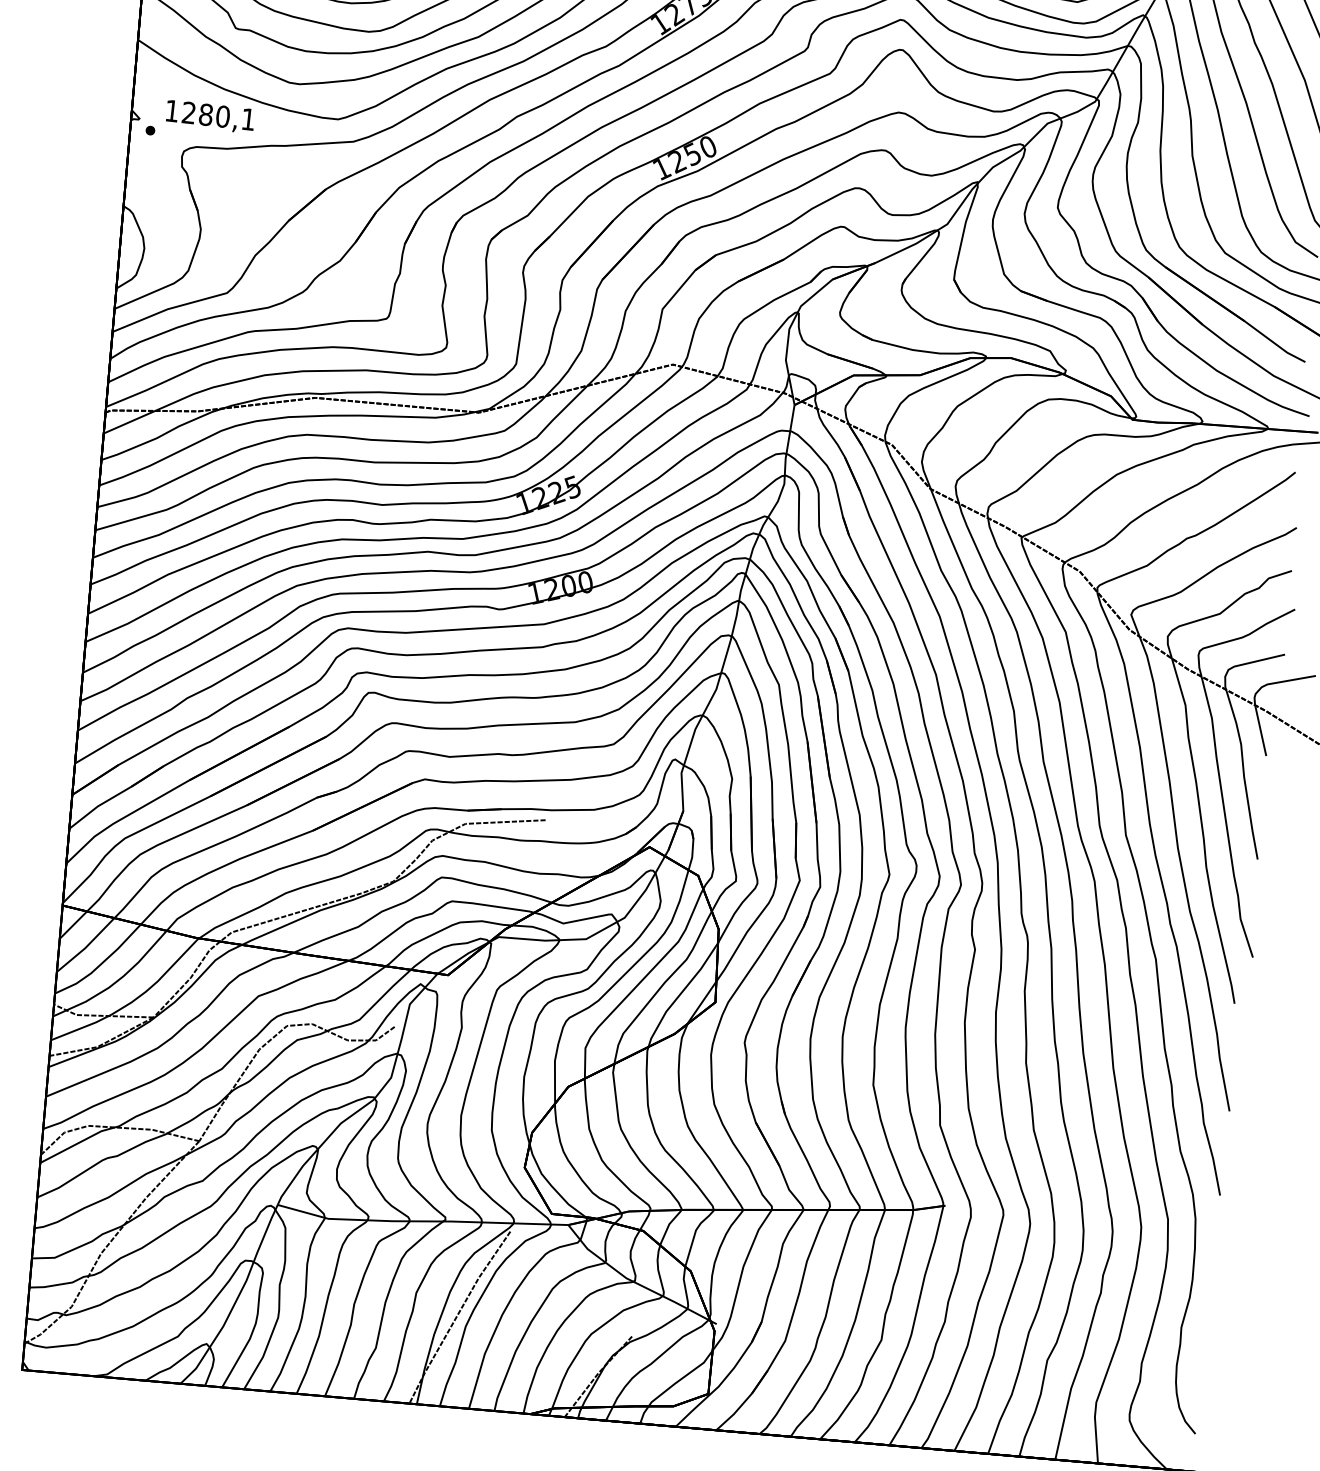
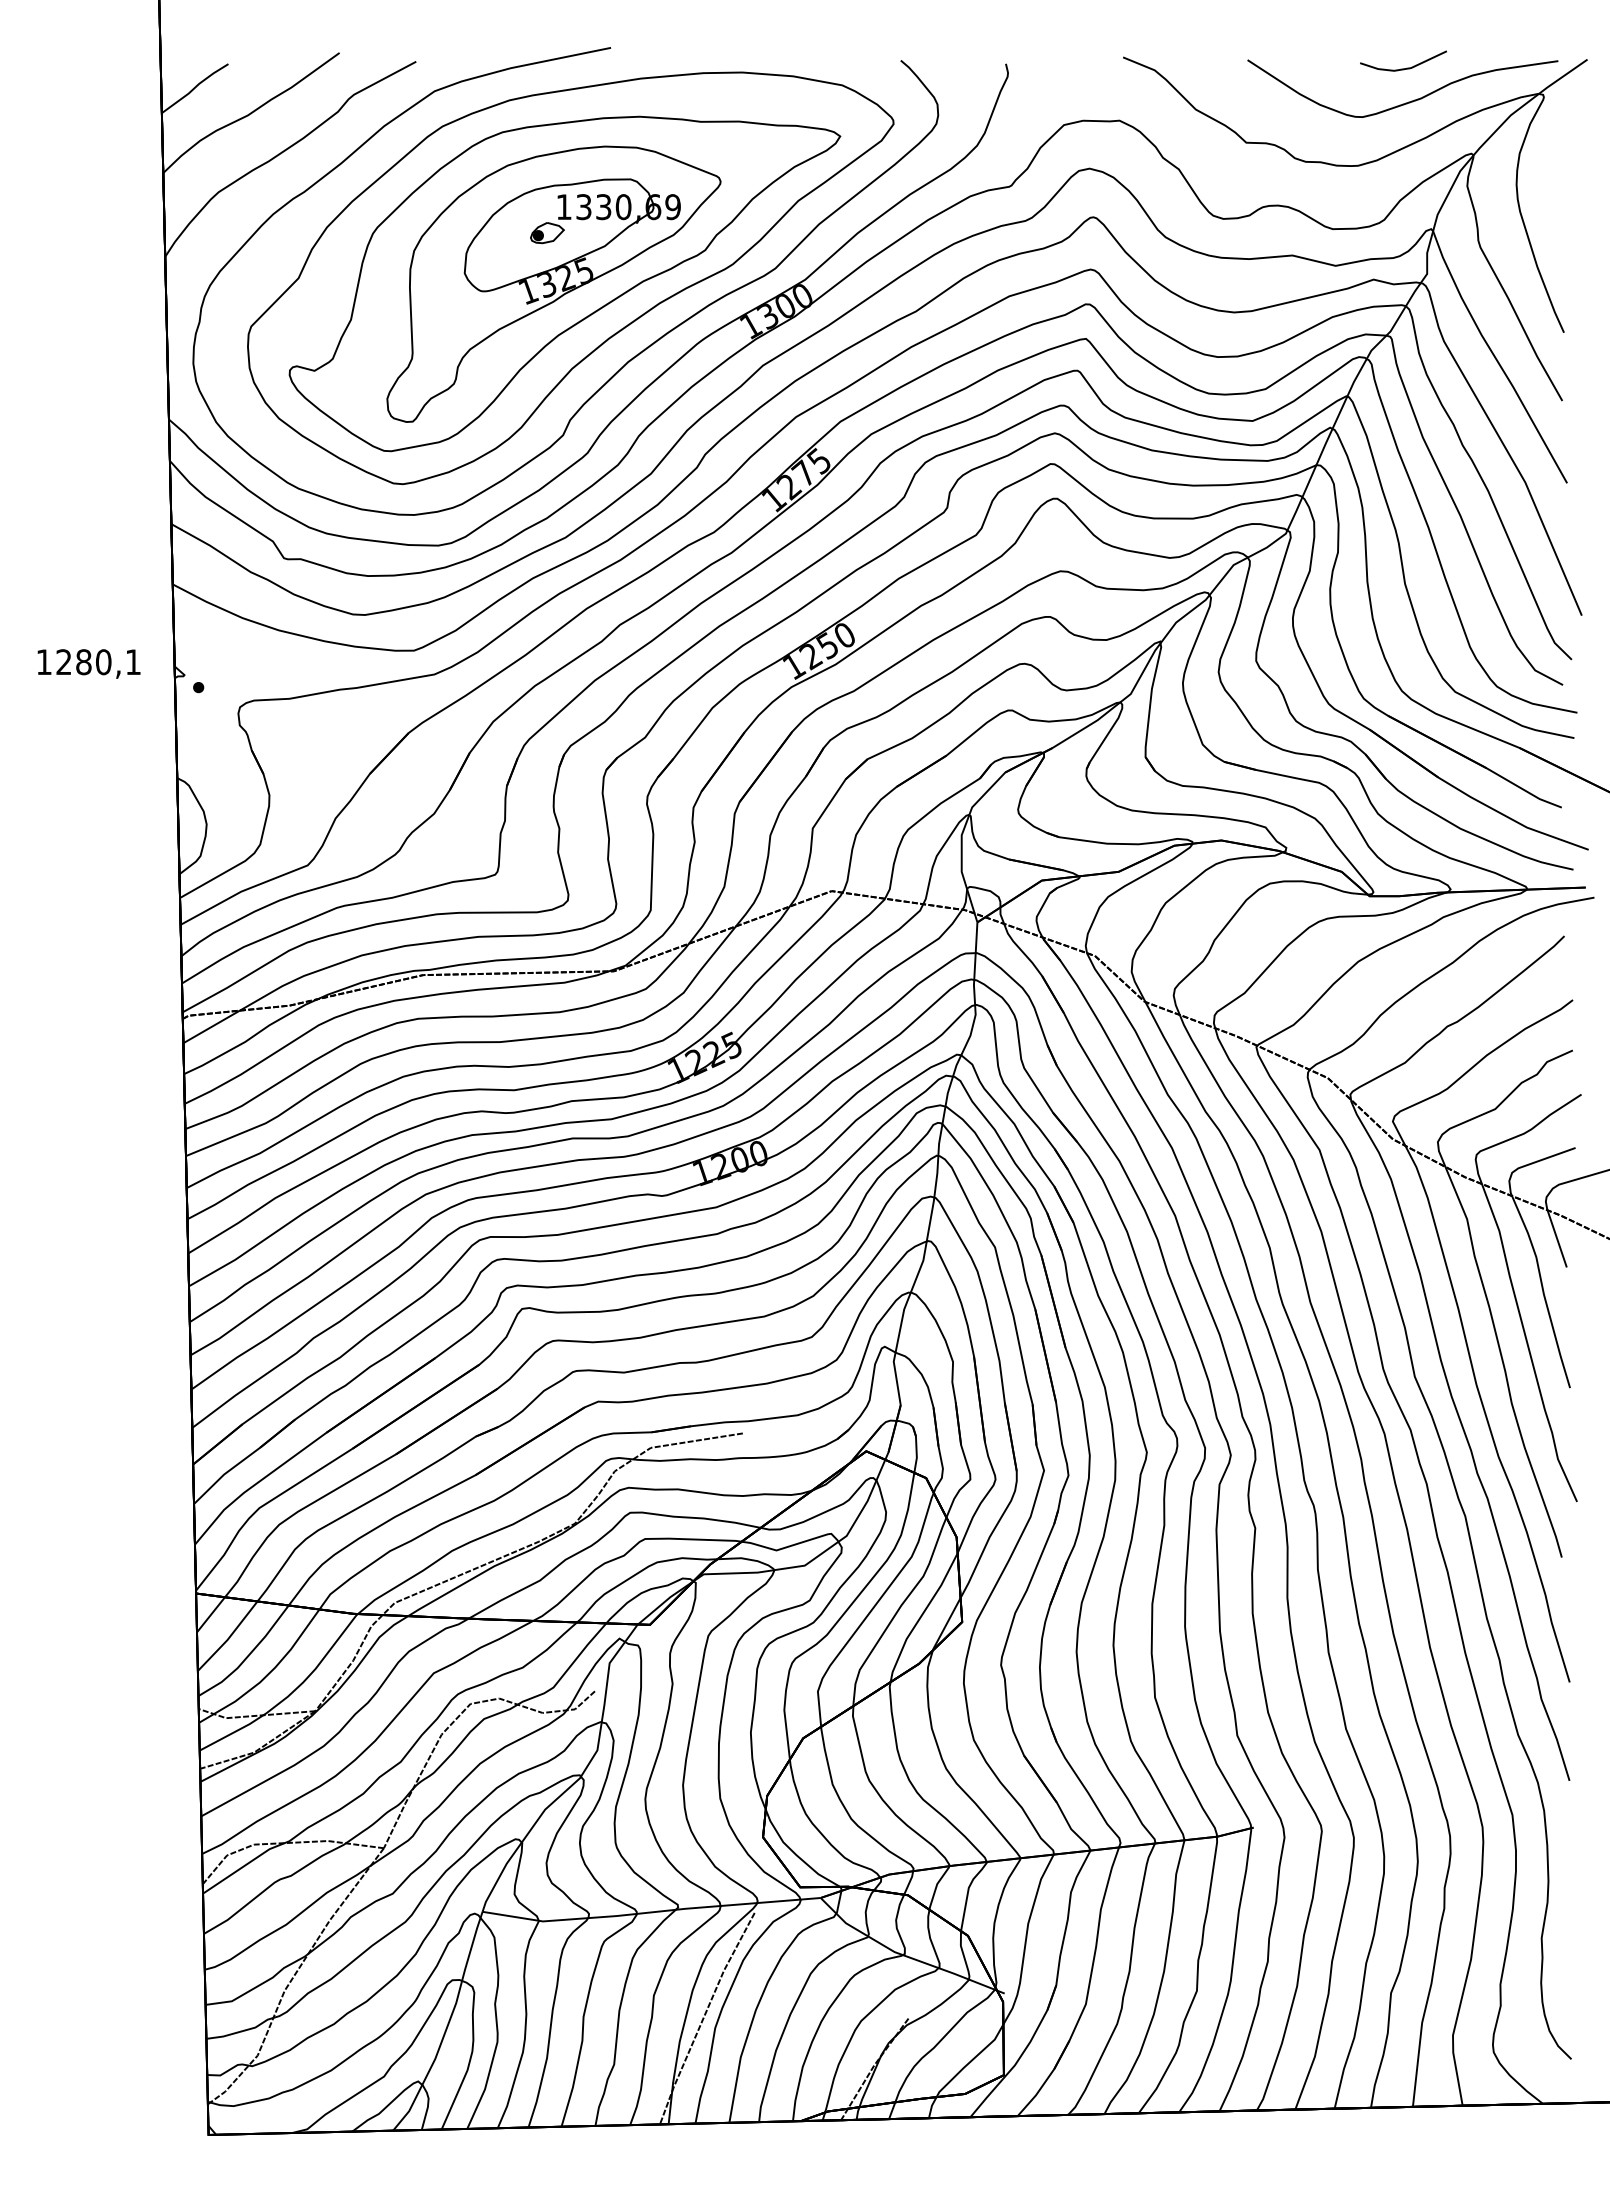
text: (209, 116) -> (88, 663), moved

